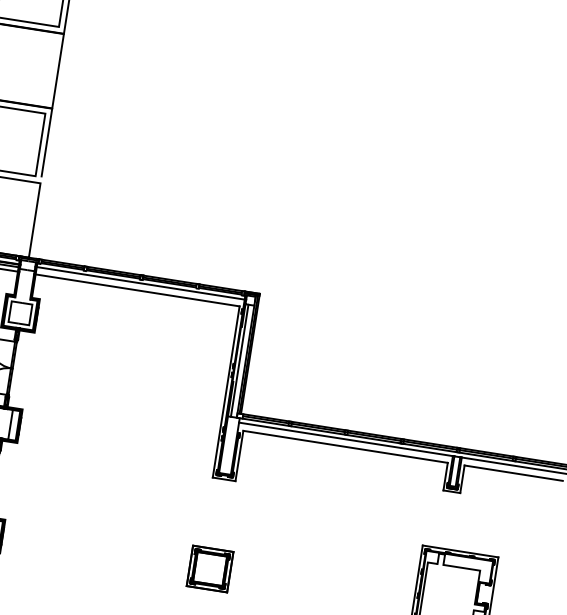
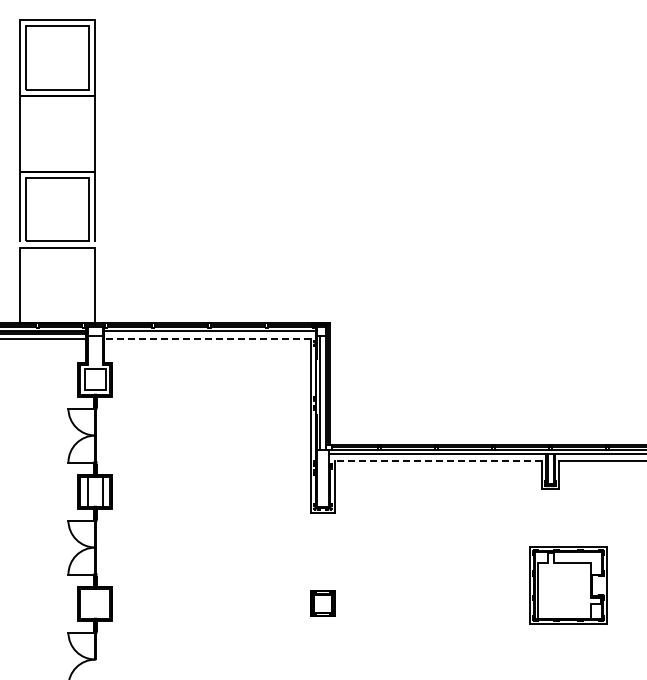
line: (136, 289) -> (206, 338), solid -> dashed
line: (345, 446) -> (438, 461), solid -> dashed
part: (209, 568) -> (322, 603), size x0.6

